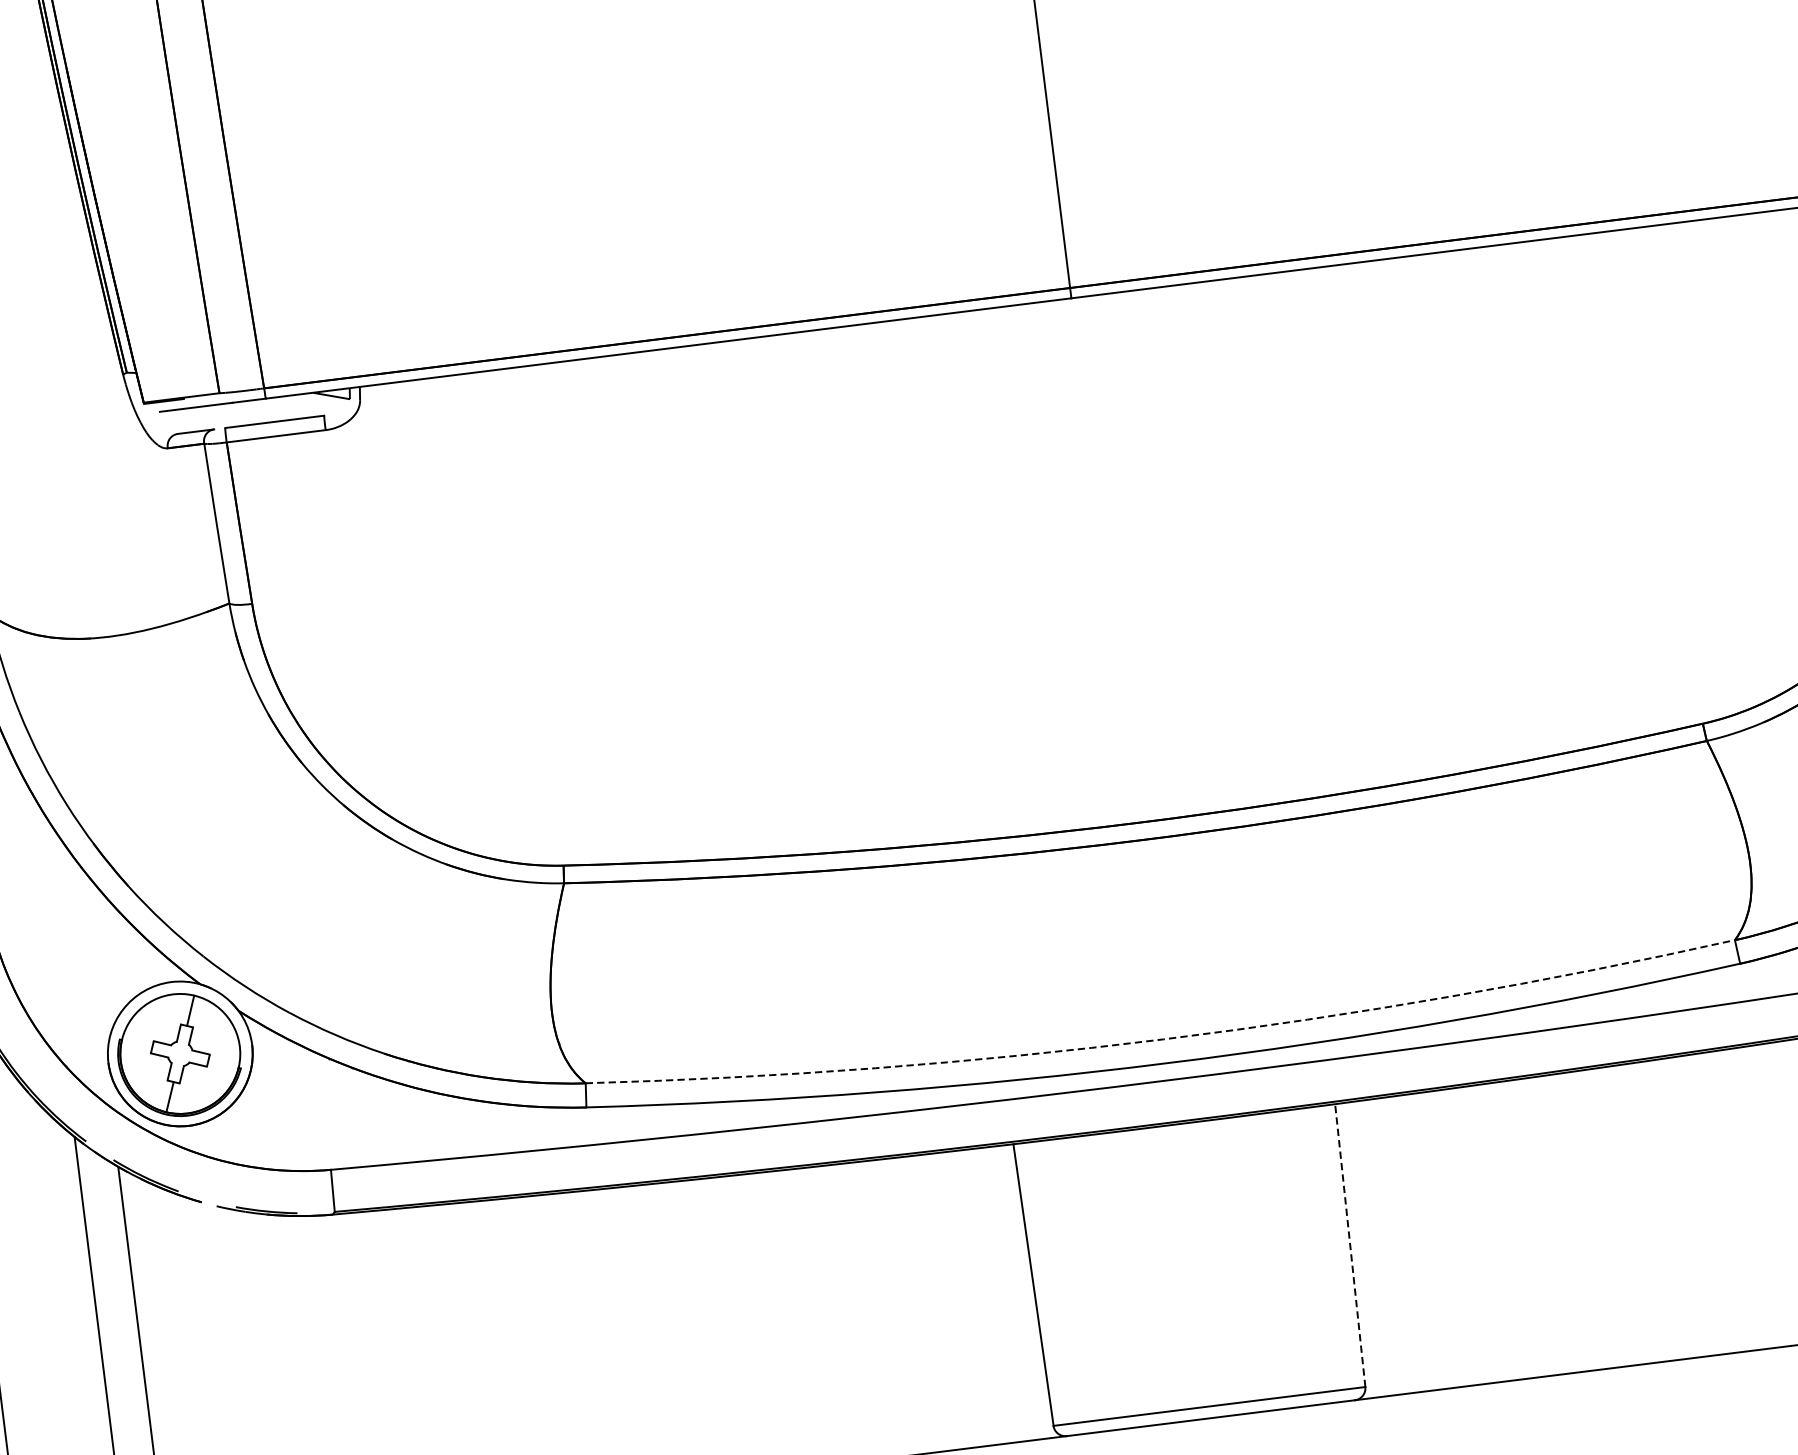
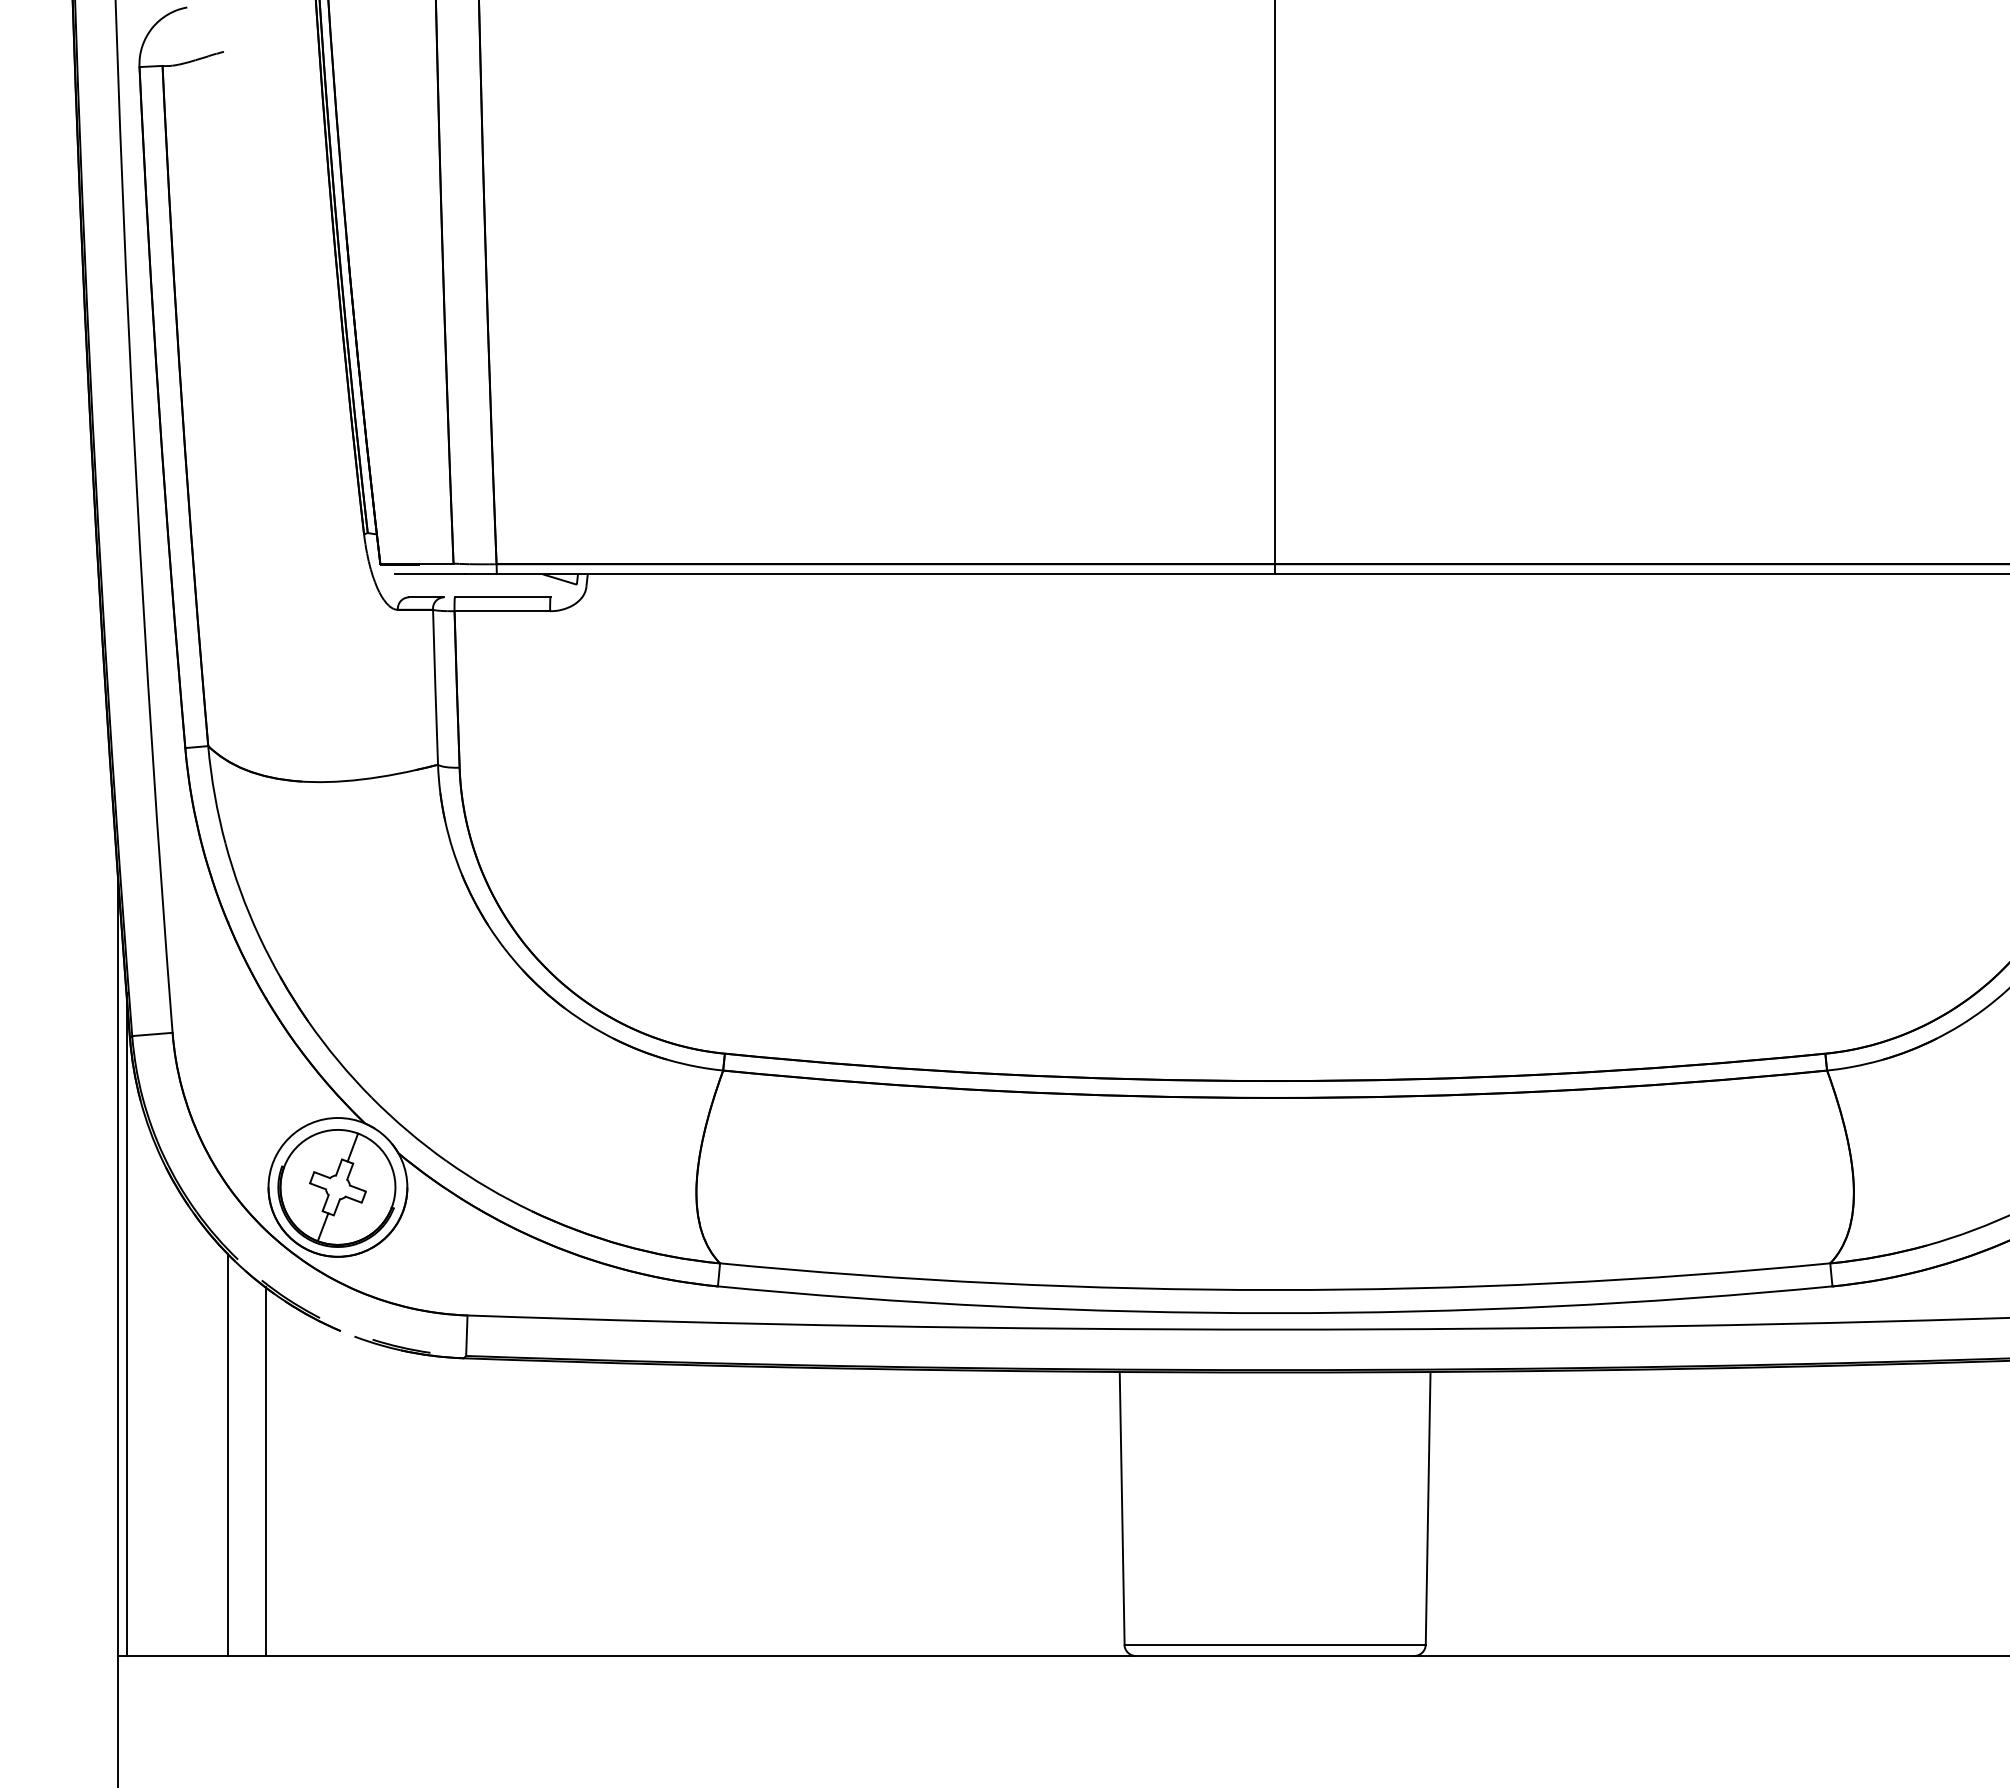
arc: (1164, 1039) -> (1275, 1290), dashed -> solid
line: (1350, 1244) -> (1428, 1507), dashed -> solid

